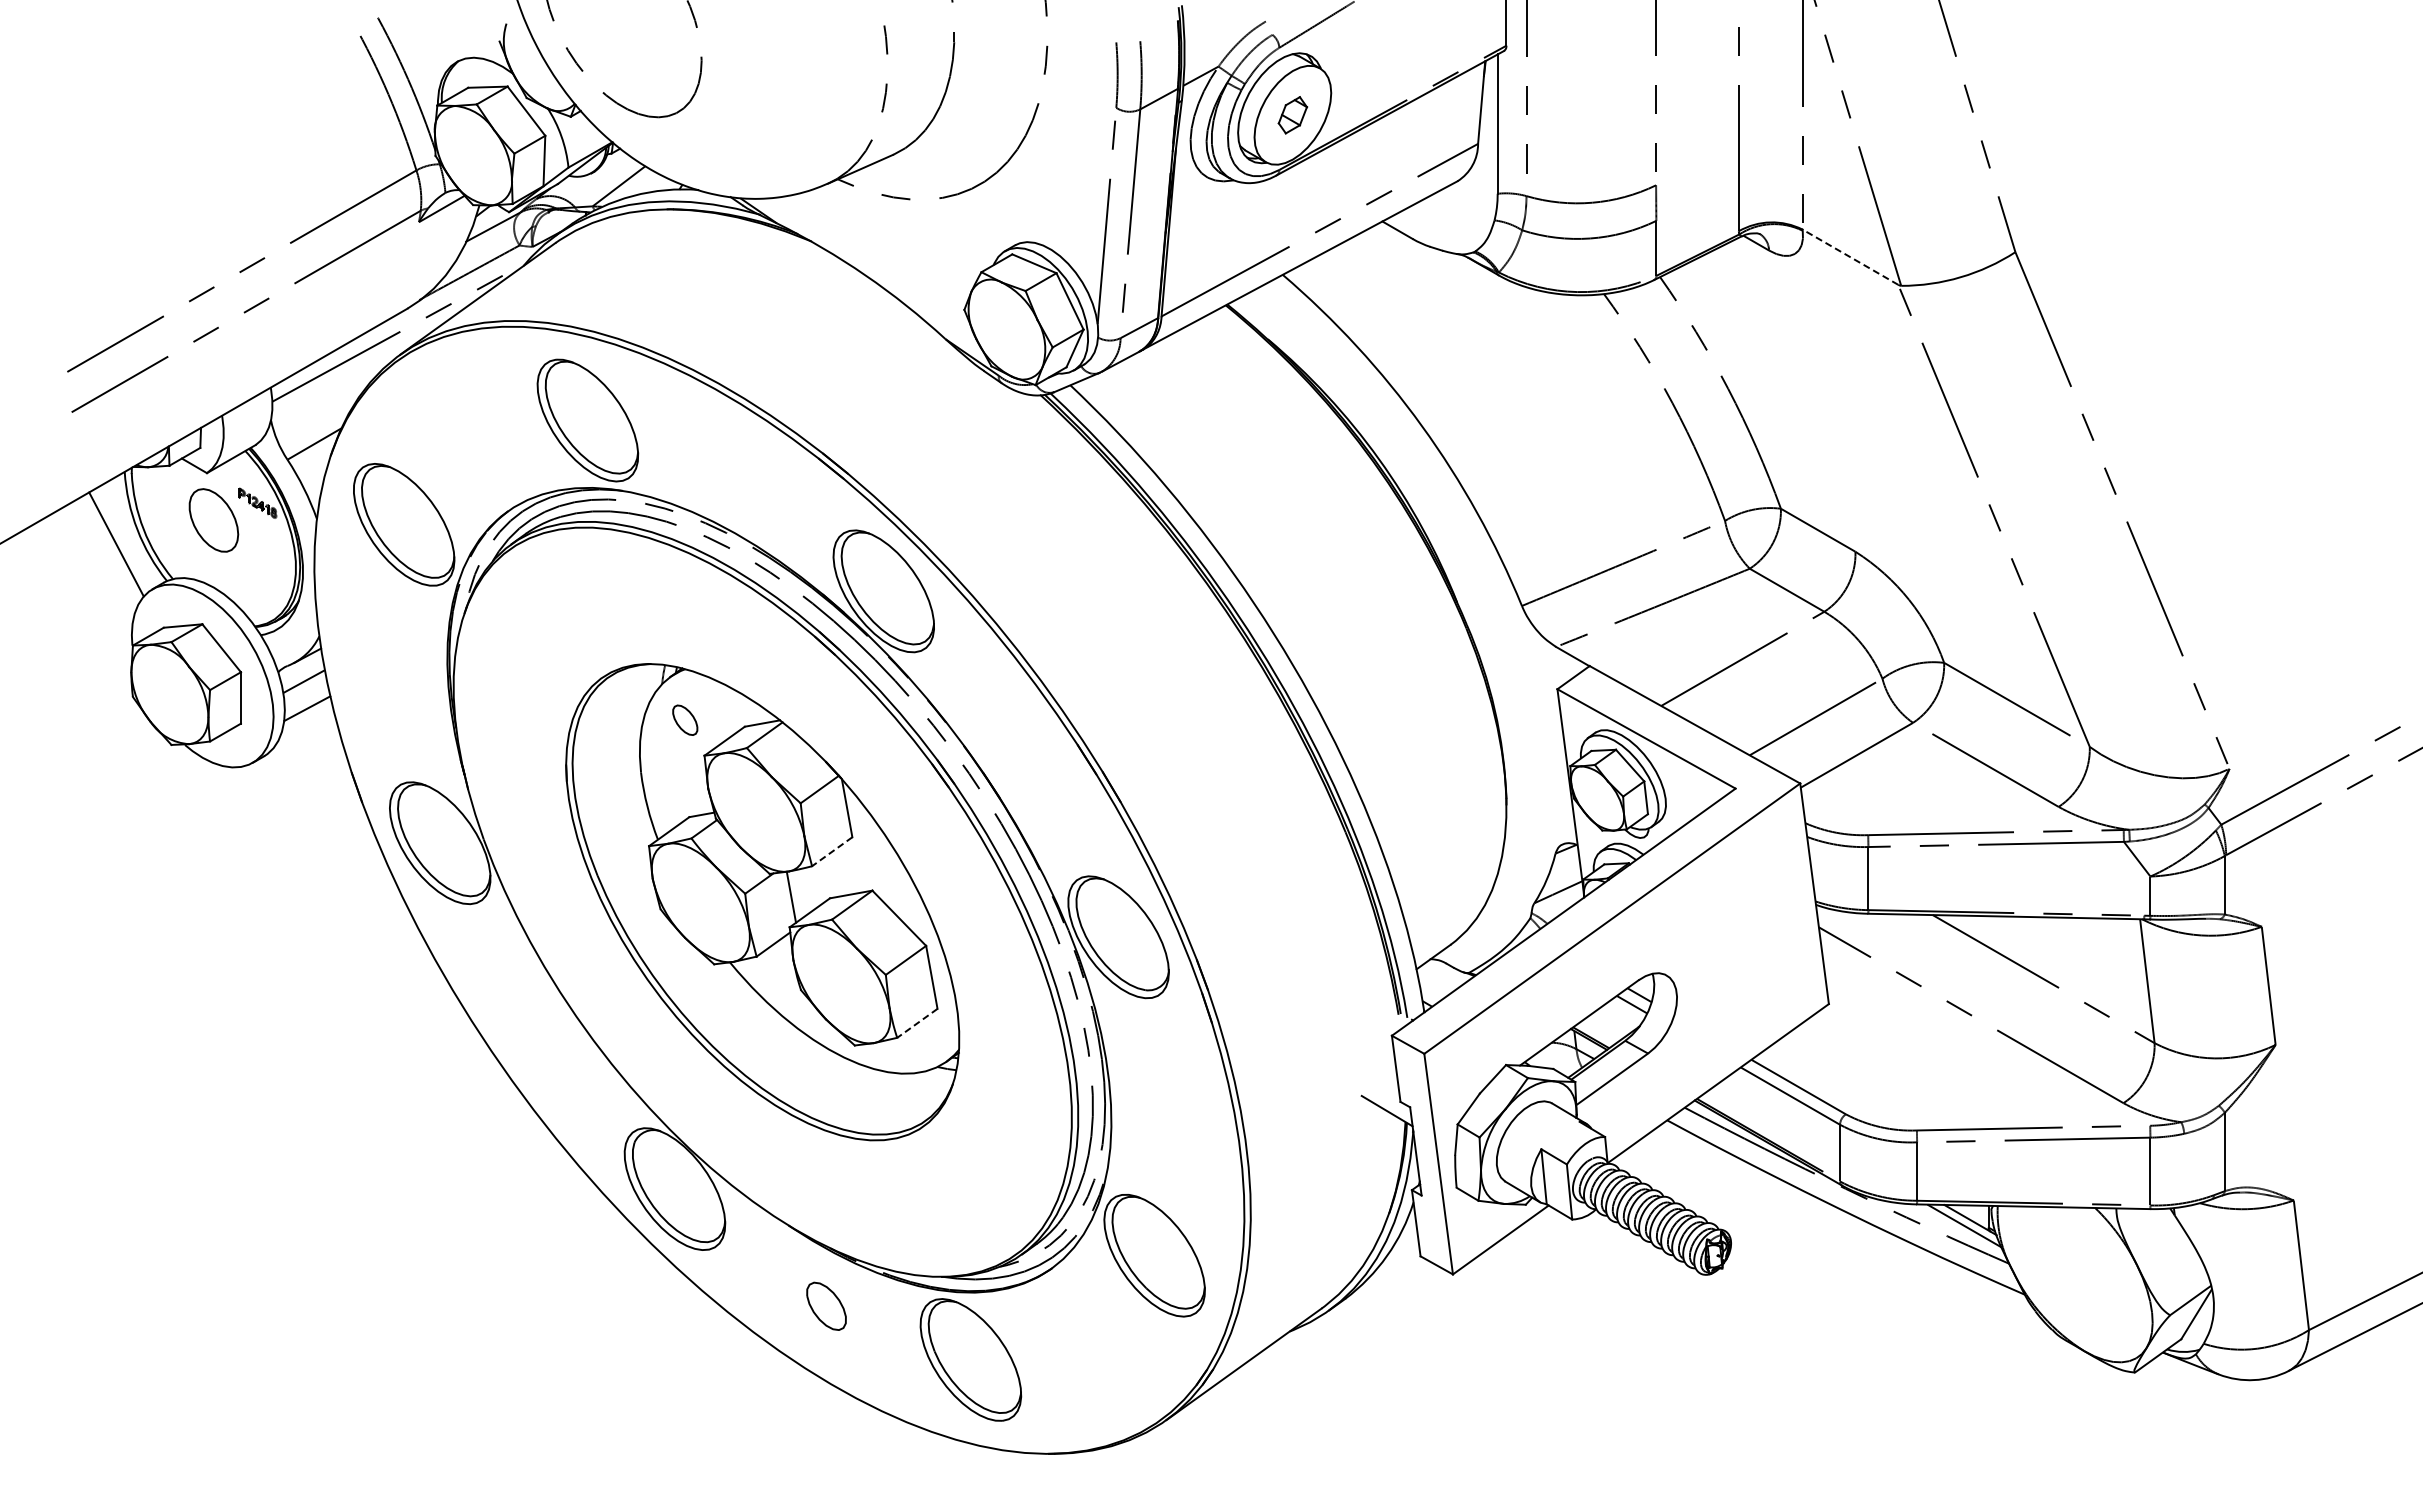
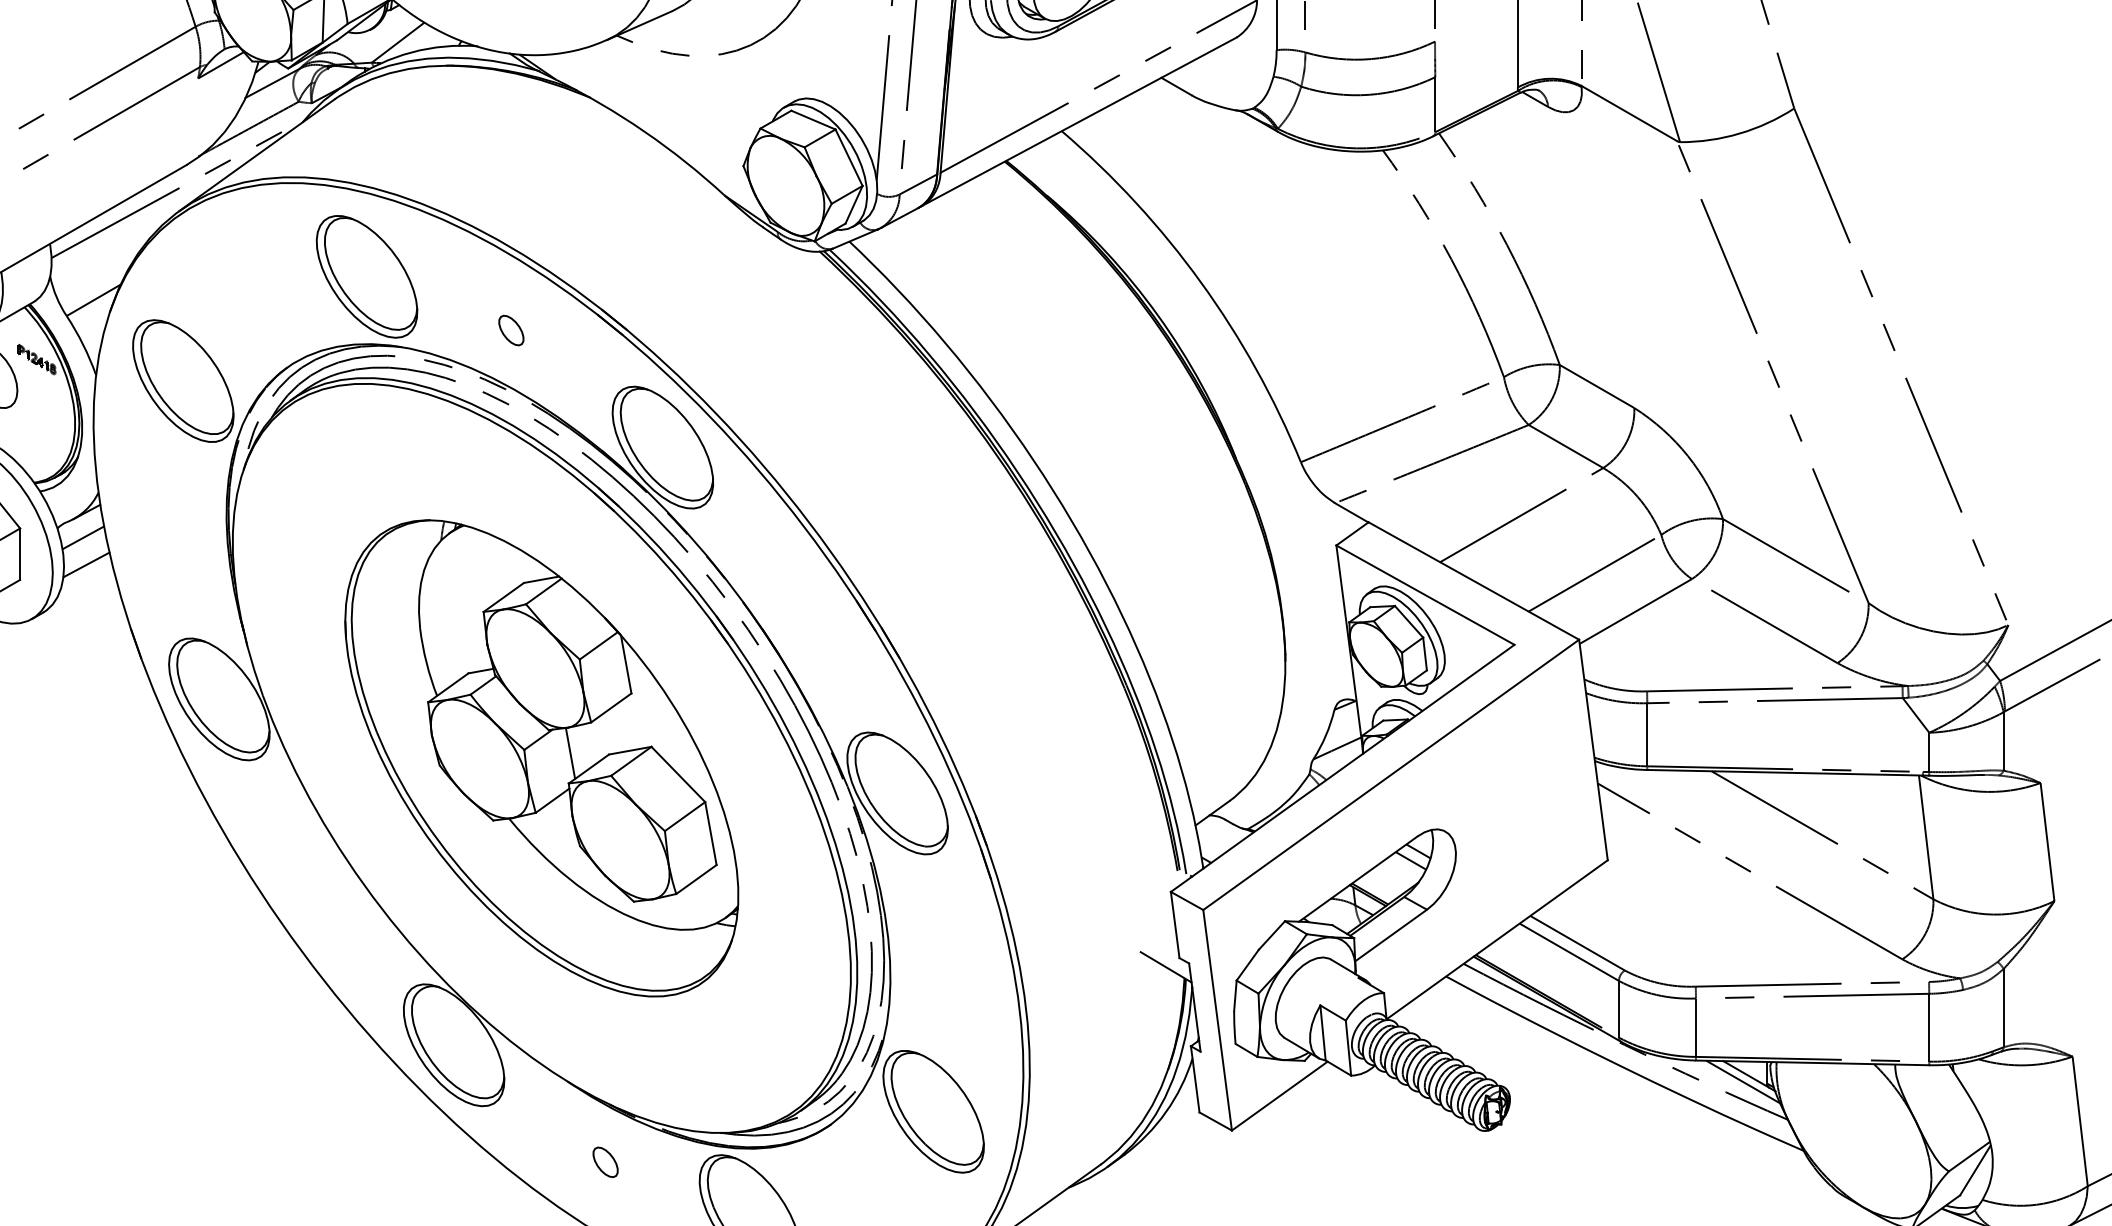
line: (1850, 256) -> (1629, 112), dashed -> solid
part: (685, 719) -> (511, 329), moved
line: (832, 851) -> (611, 707), dashed -> solid
line: (917, 1023) -> (696, 879), dashed -> solid
part: (826, 1305) -> (605, 1161), size x0.62

